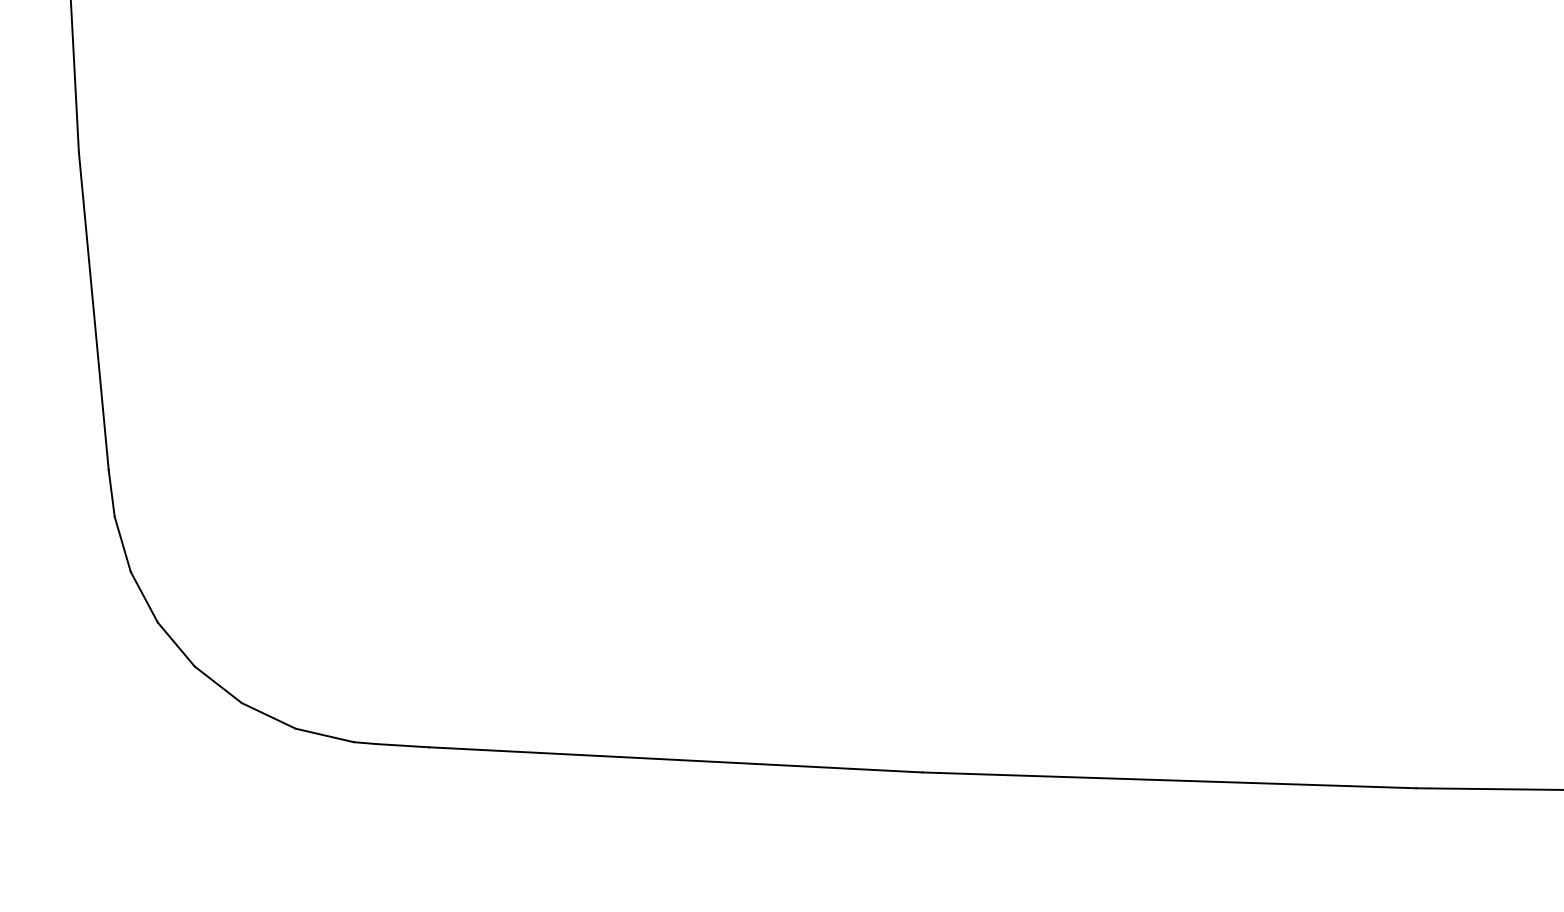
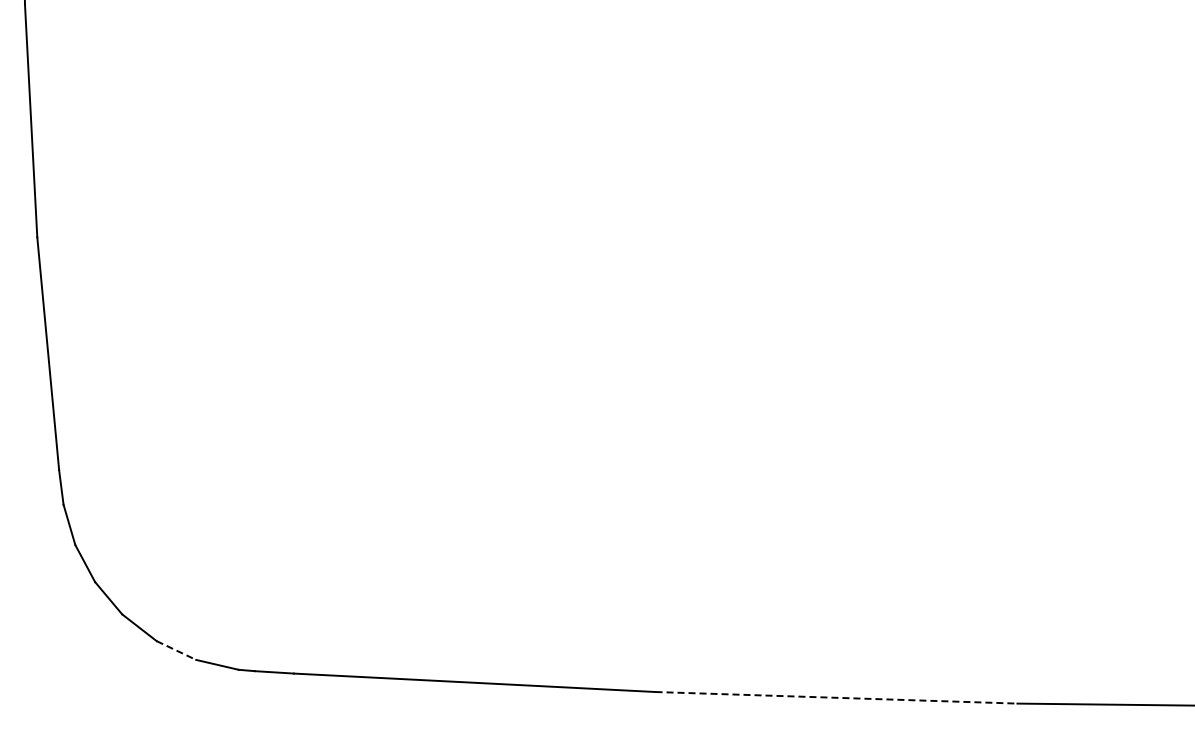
line: (268, 715) -> (176, 650), solid -> dashed
line: (1169, 779) -> (836, 697), solid -> dashed

